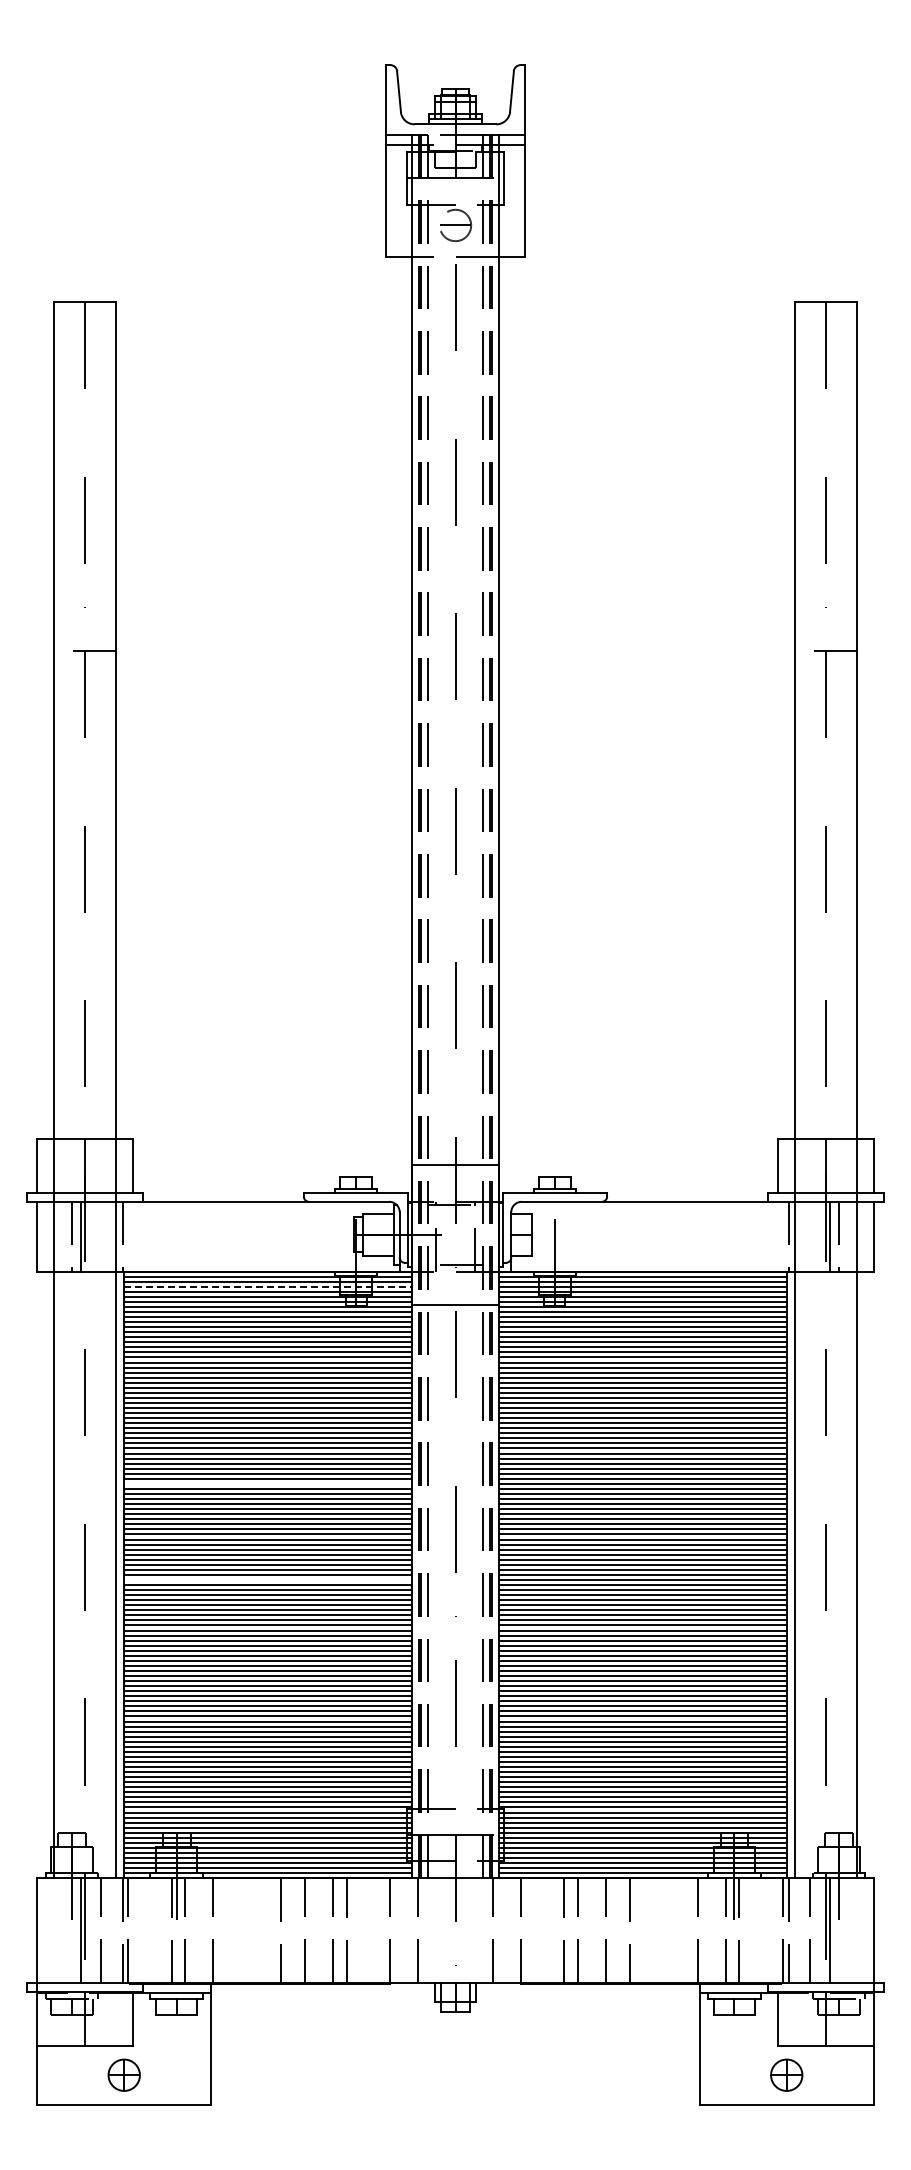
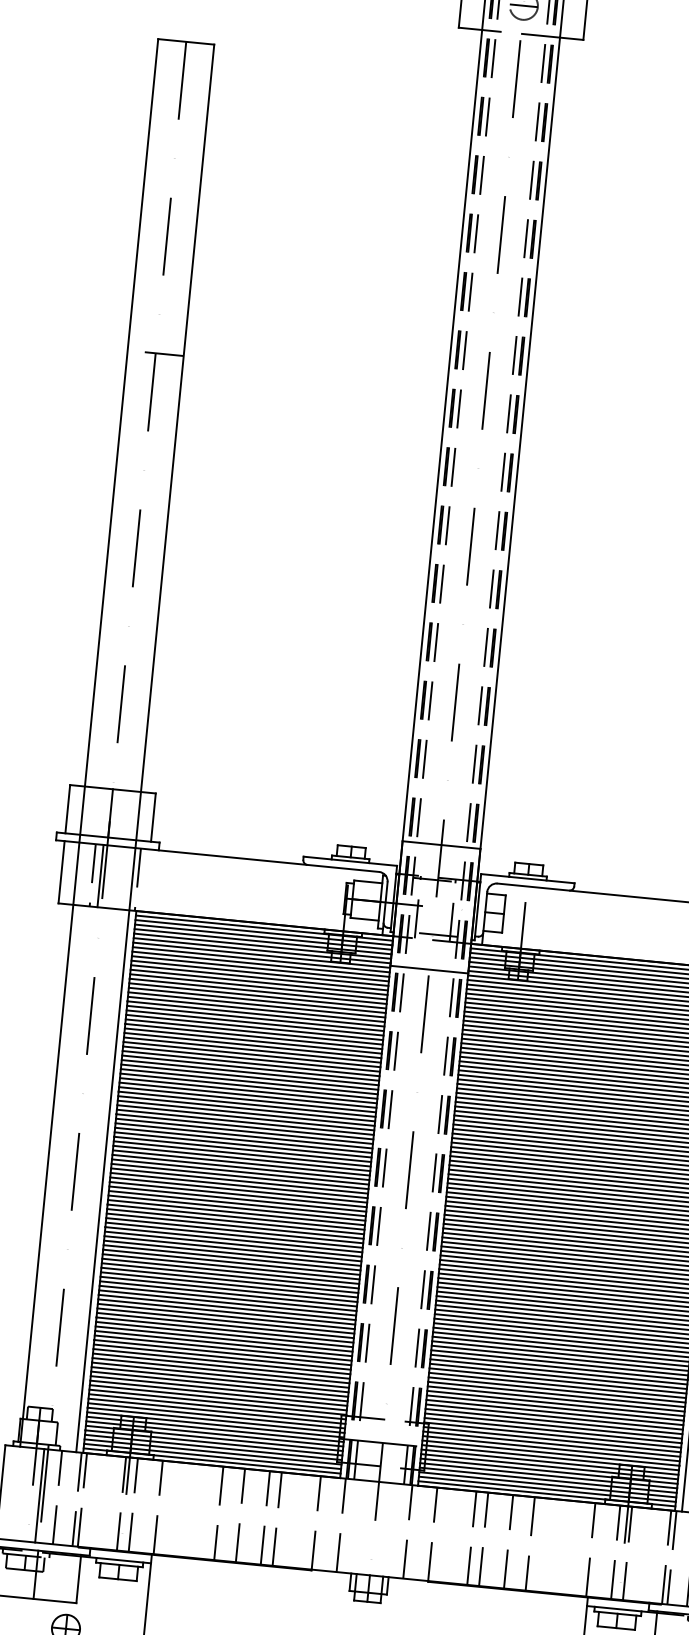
line: (268, 1286) -> (263, 937), dashed -> solid
line: (267, 1483) -> (245, 1112), added
line: (267, 1579) -> (237, 1198), added

